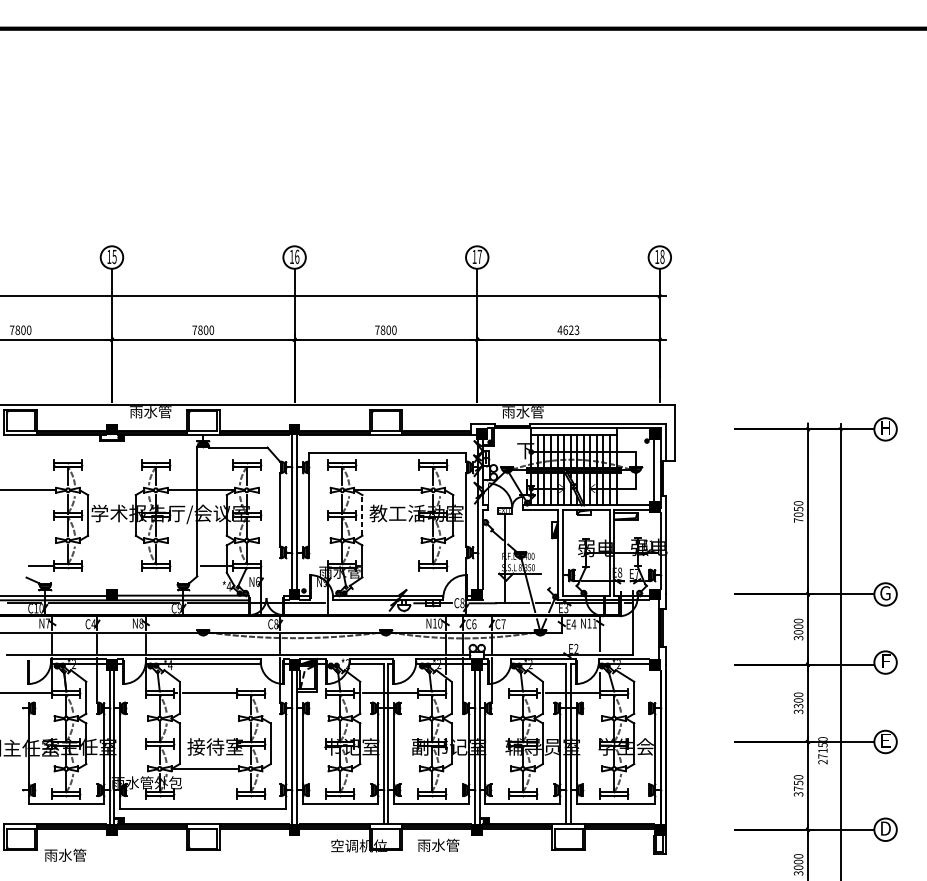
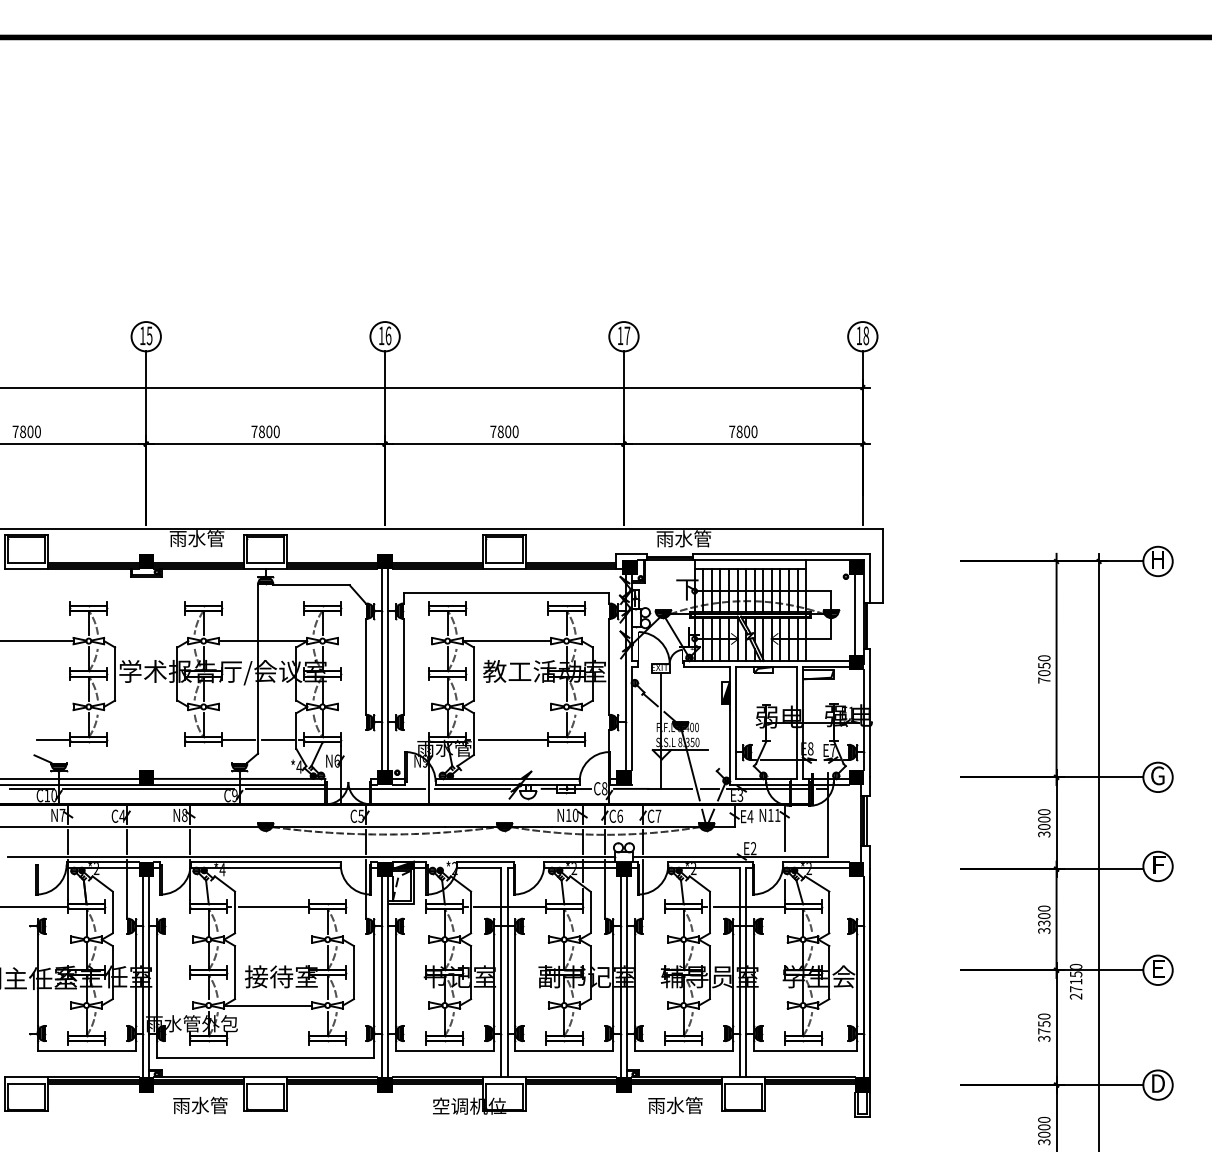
text: (567, 330) -> (742, 431), 4623 -> 7800
line: (362, 515) -> (473, 674), dashed -> solid
line: (182, 565) -> (238, 739), added
line: (392, 565) -> (513, 739), added
line: (361, 602) -> (472, 788), added
text: (275, 623) -> (360, 815), C8 -> C5
text: (438, 845) -> (675, 1105), moved
text: (65, 855) -> (200, 1105), moved

